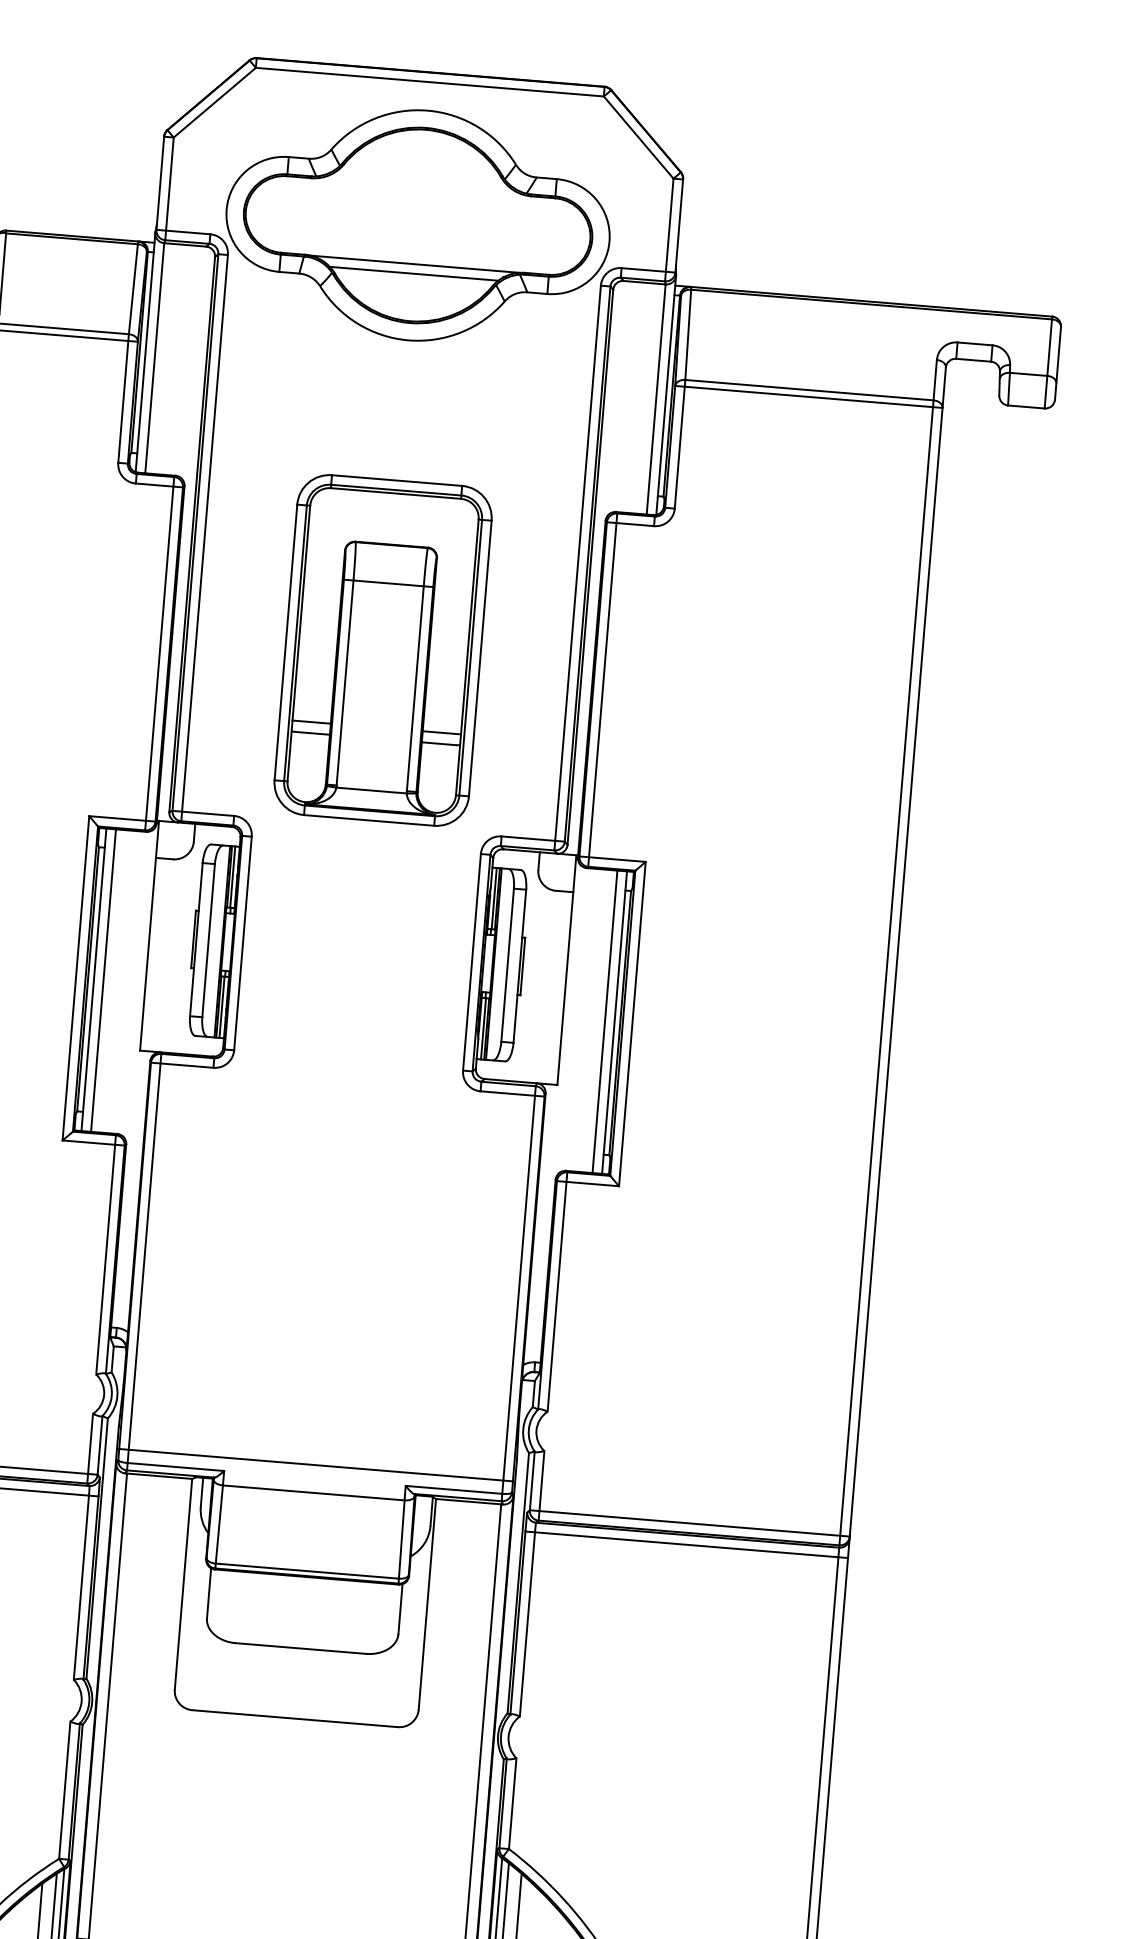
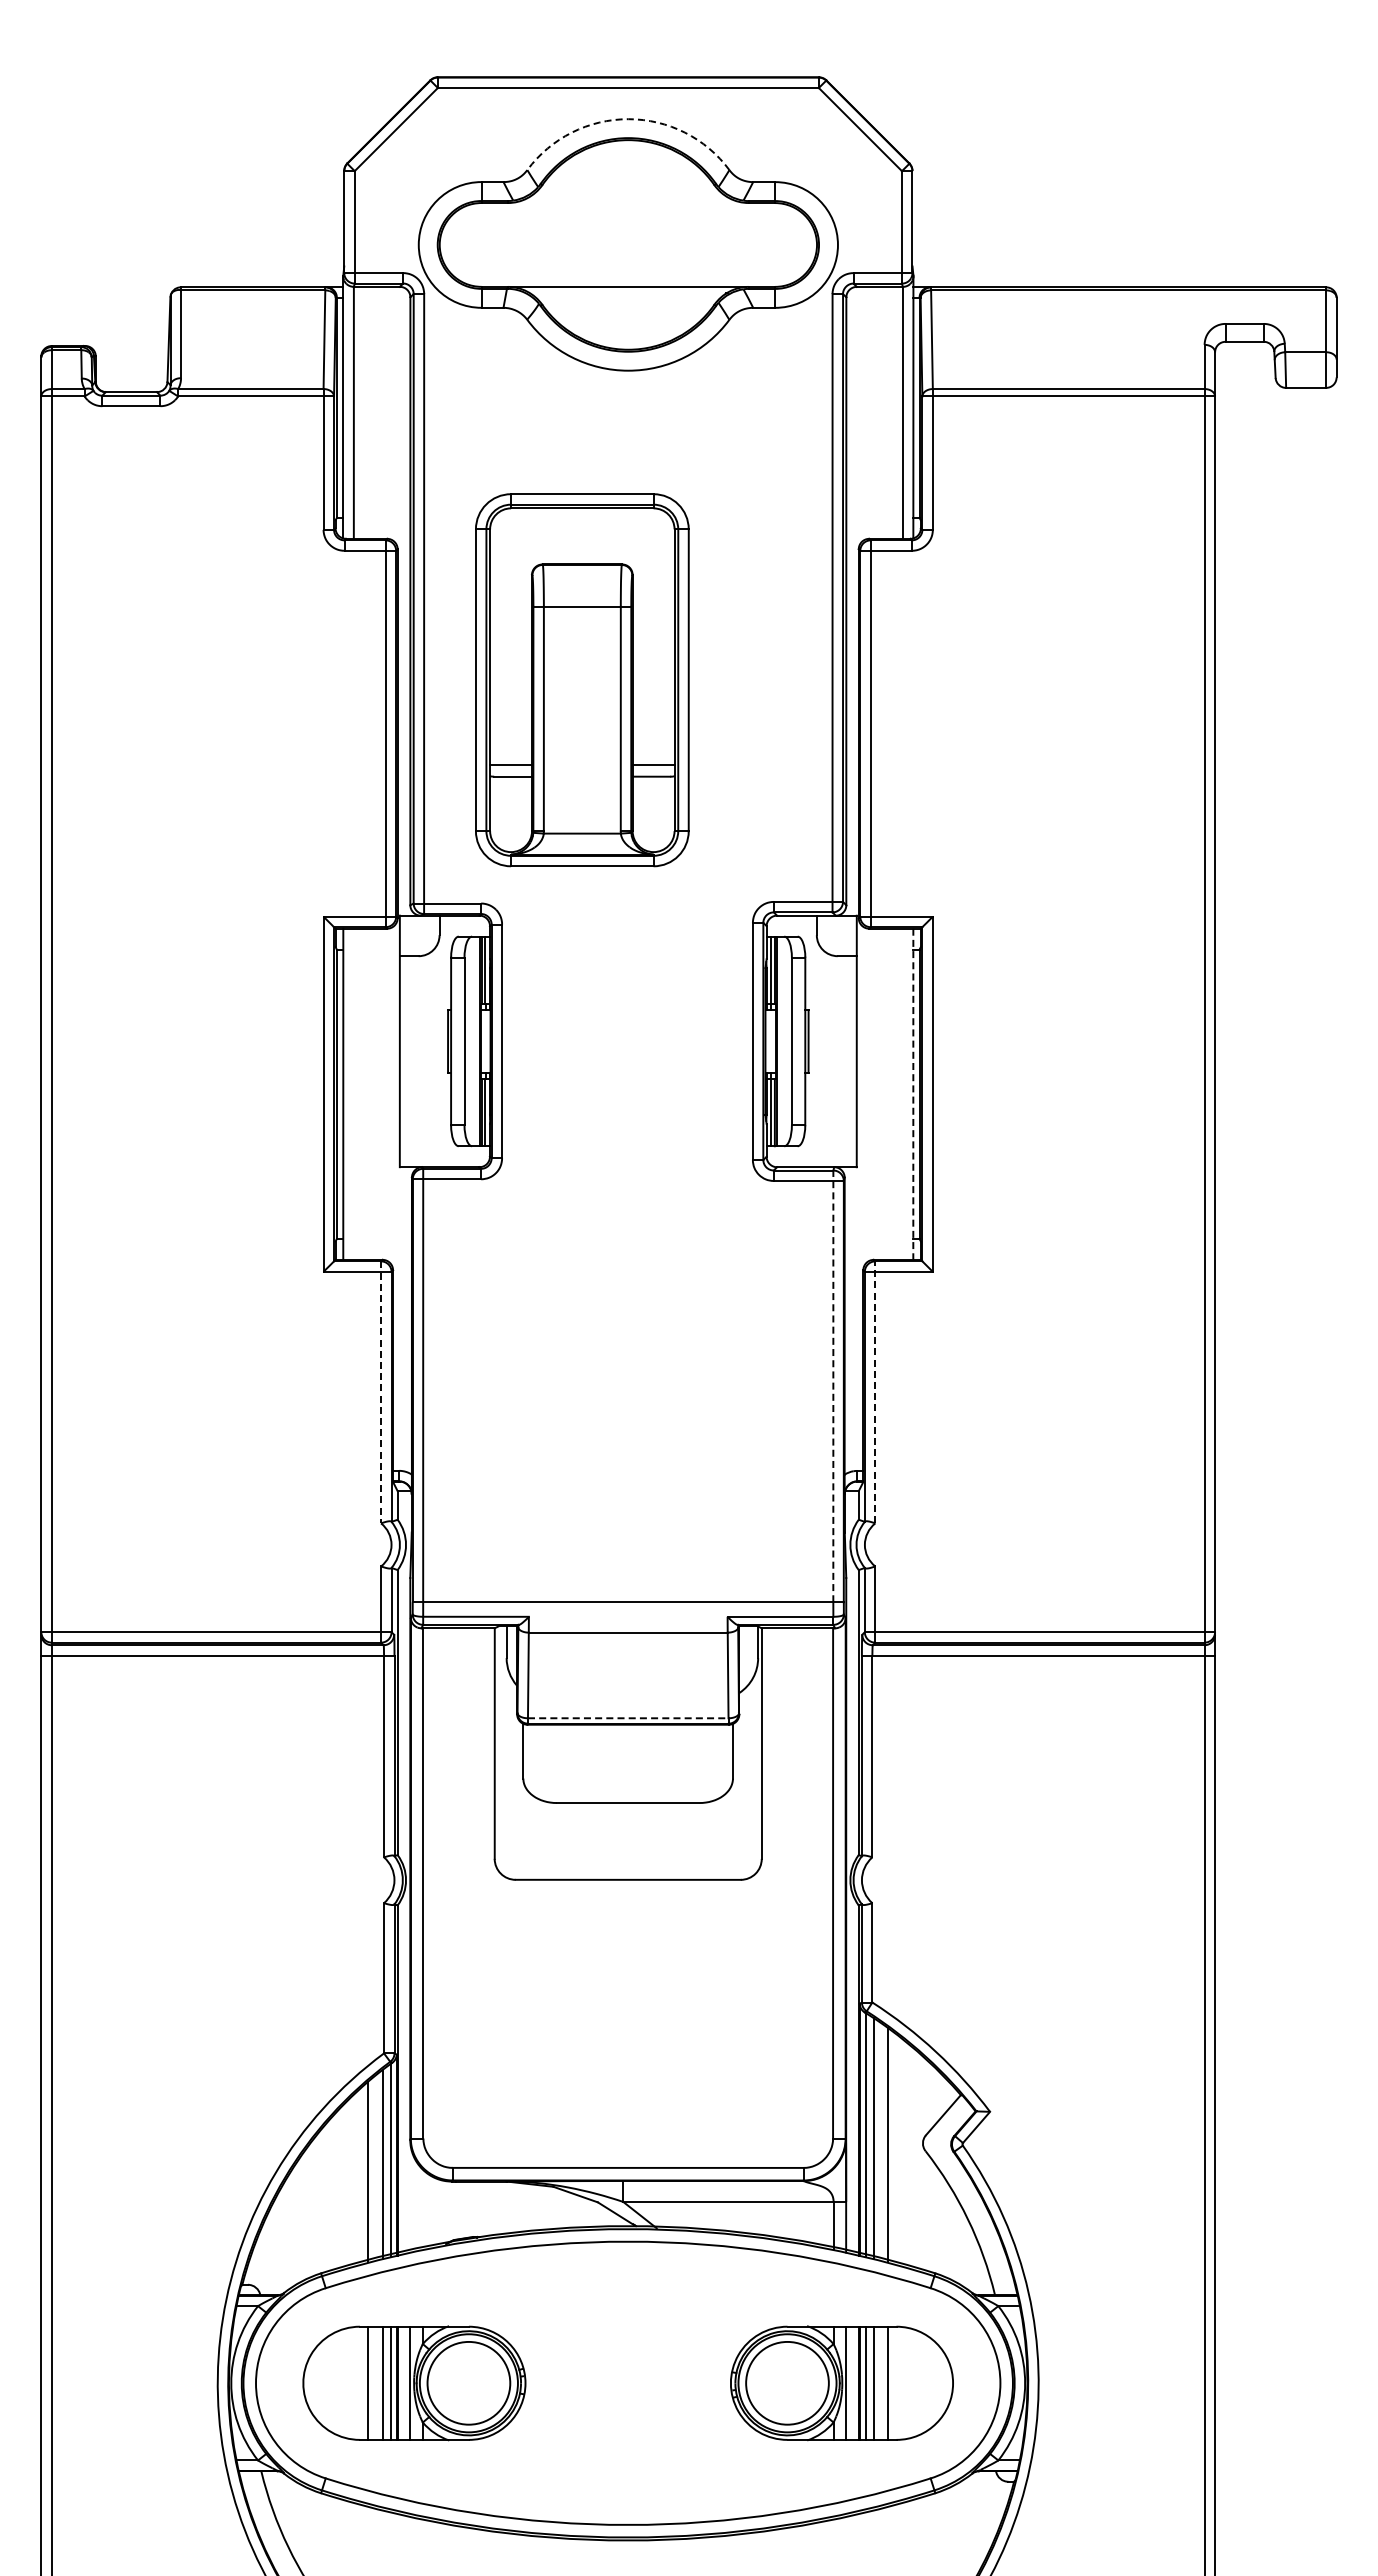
arc: (427, 110) -> (628, 119), solid -> dashed
line: (414, 273) -> (628, 297), removed
part: (383, 650) -> (582, 680), moved
line: (103, 979) -> (353, 1093), removed
line: (604, 1021) -> (902, 1093), removed
line: (614, 1022) -> (913, 1094), solid -> dashed
line: (106, 1255) -> (381, 1392), solid -> dashed
line: (519, 1283) -> (833, 1386), solid -> dashed
line: (557, 1291) -> (875, 1391), solid -> dashed
line: (307, 1571) -> (628, 1718), solid -> dashed

